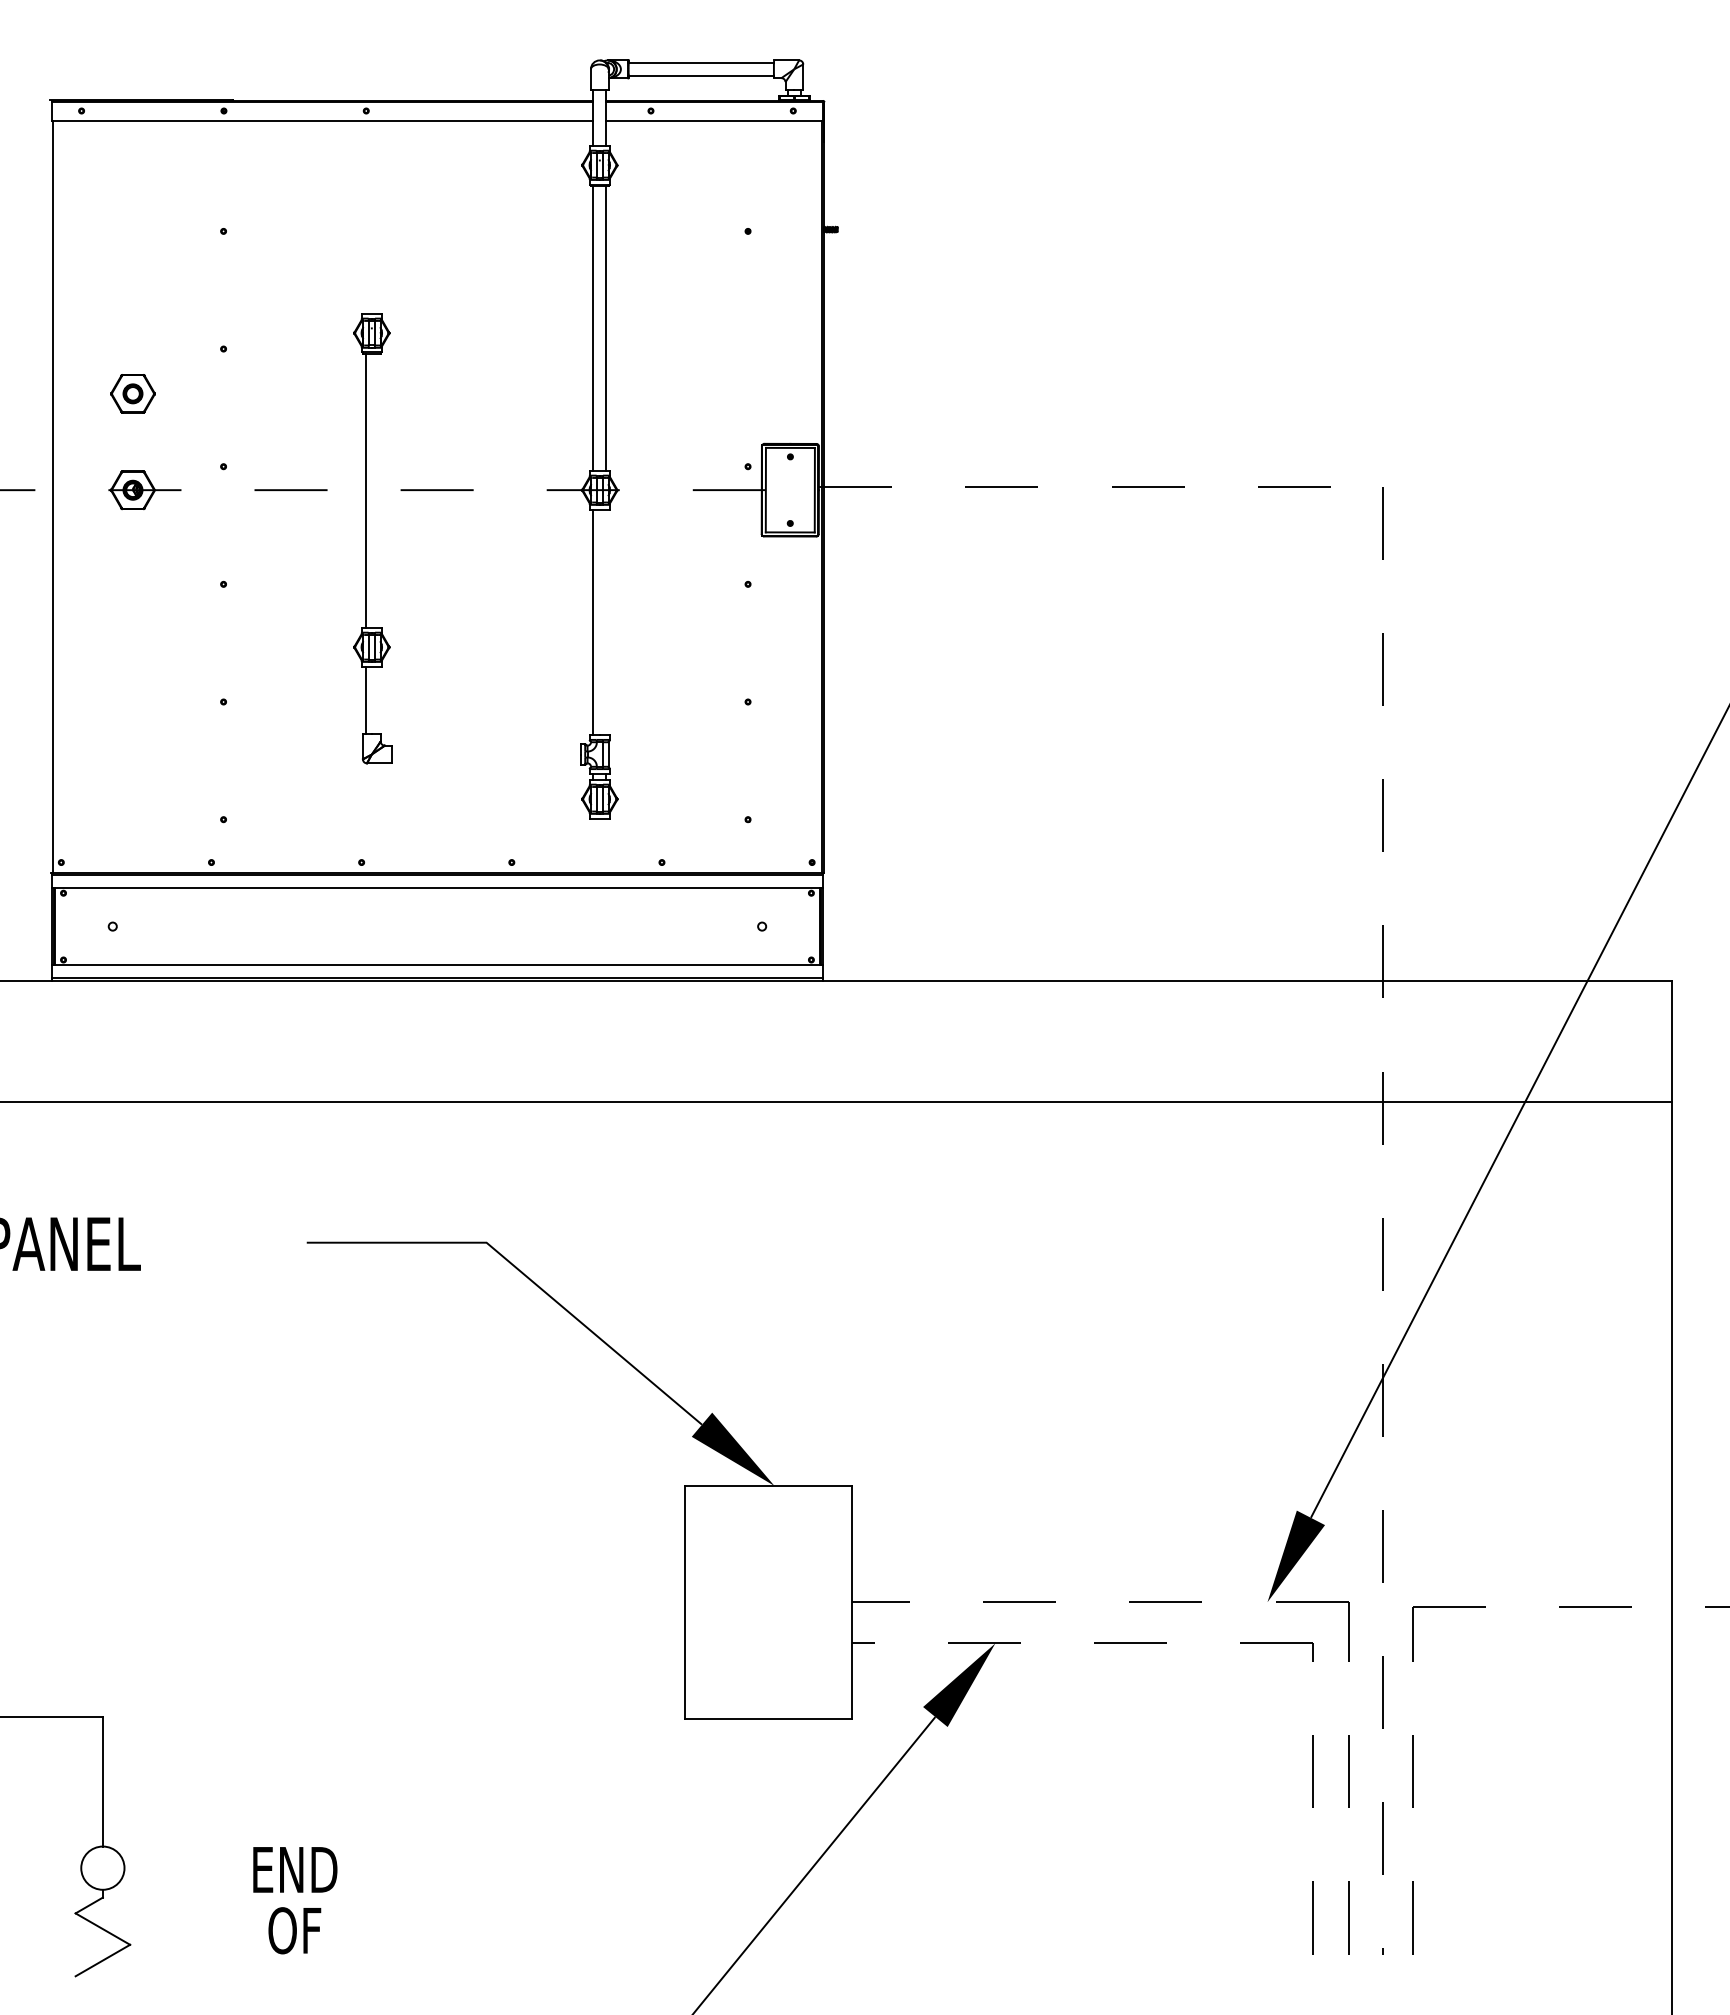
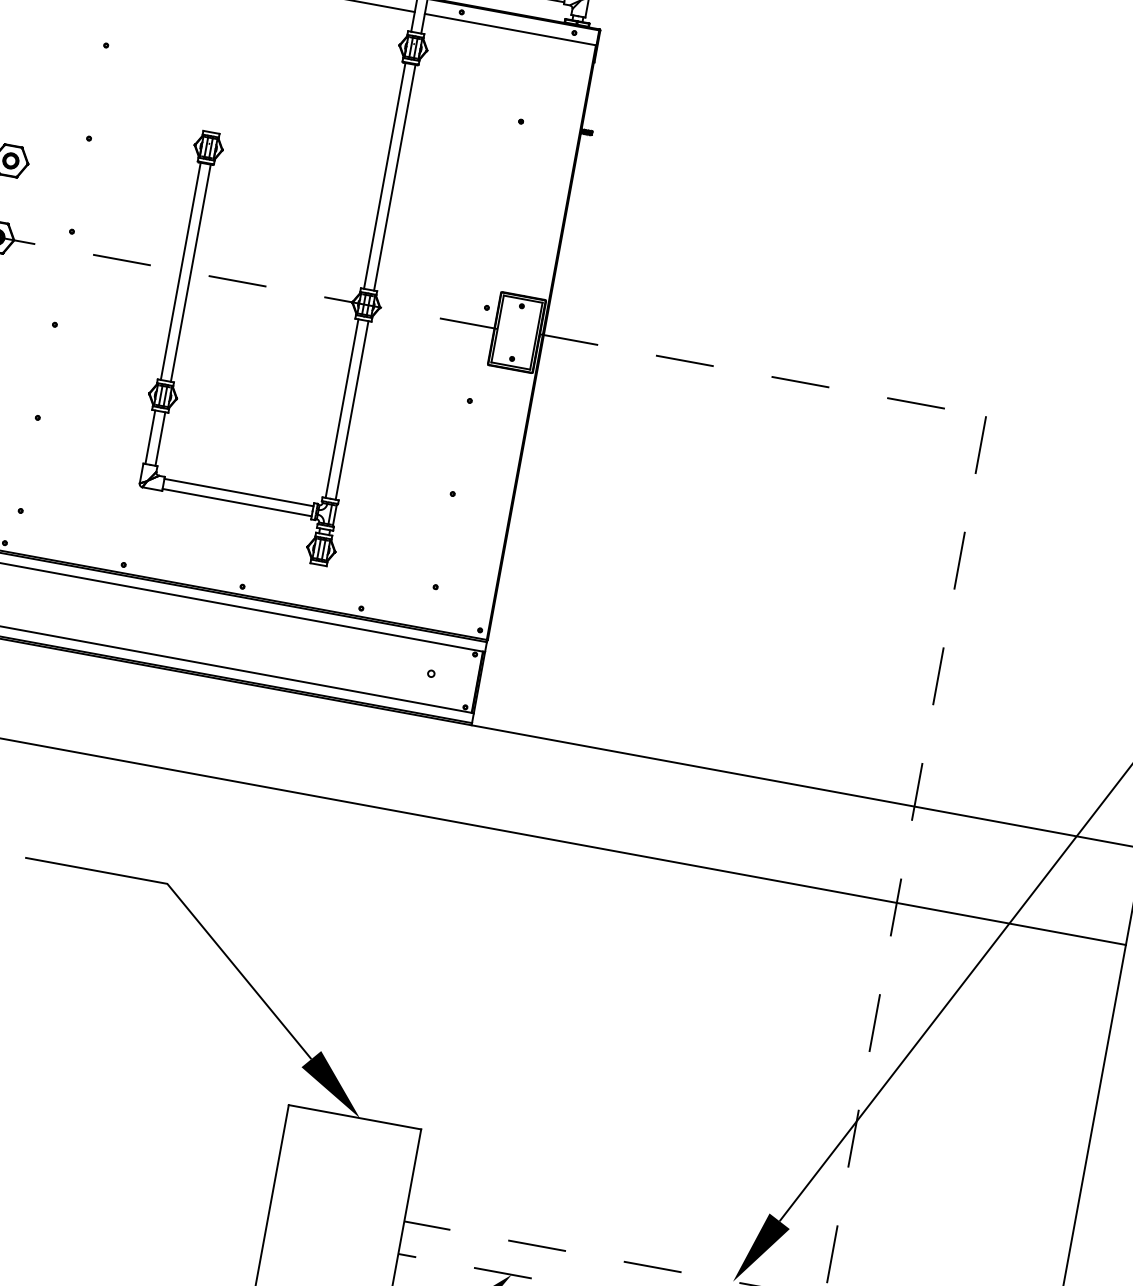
line: (378, 490) -> (191, 273), added
line: (606, 622) -> (352, 410), added
line: (378, 700) -> (160, 439), added
line: (486, 748) -> (239, 492), added
line: (486, 760) -> (237, 502), added

